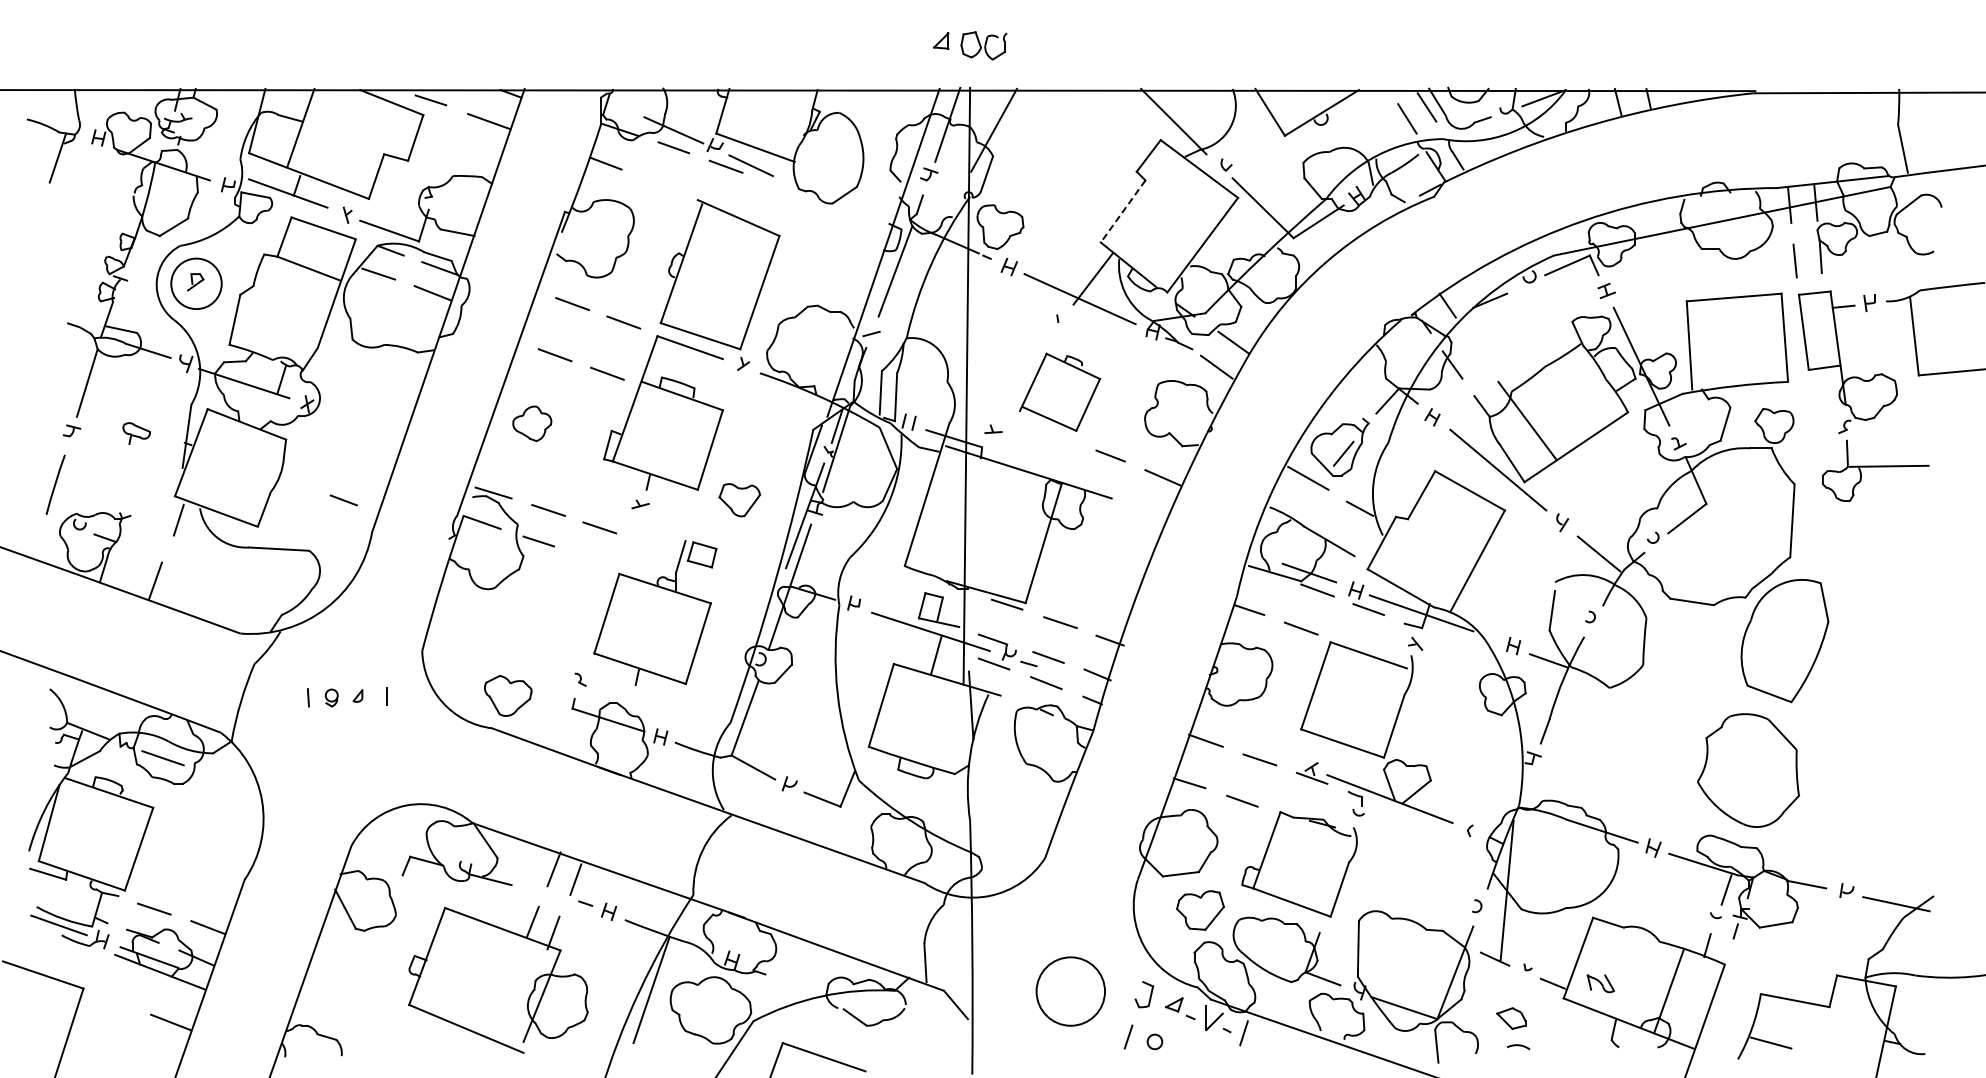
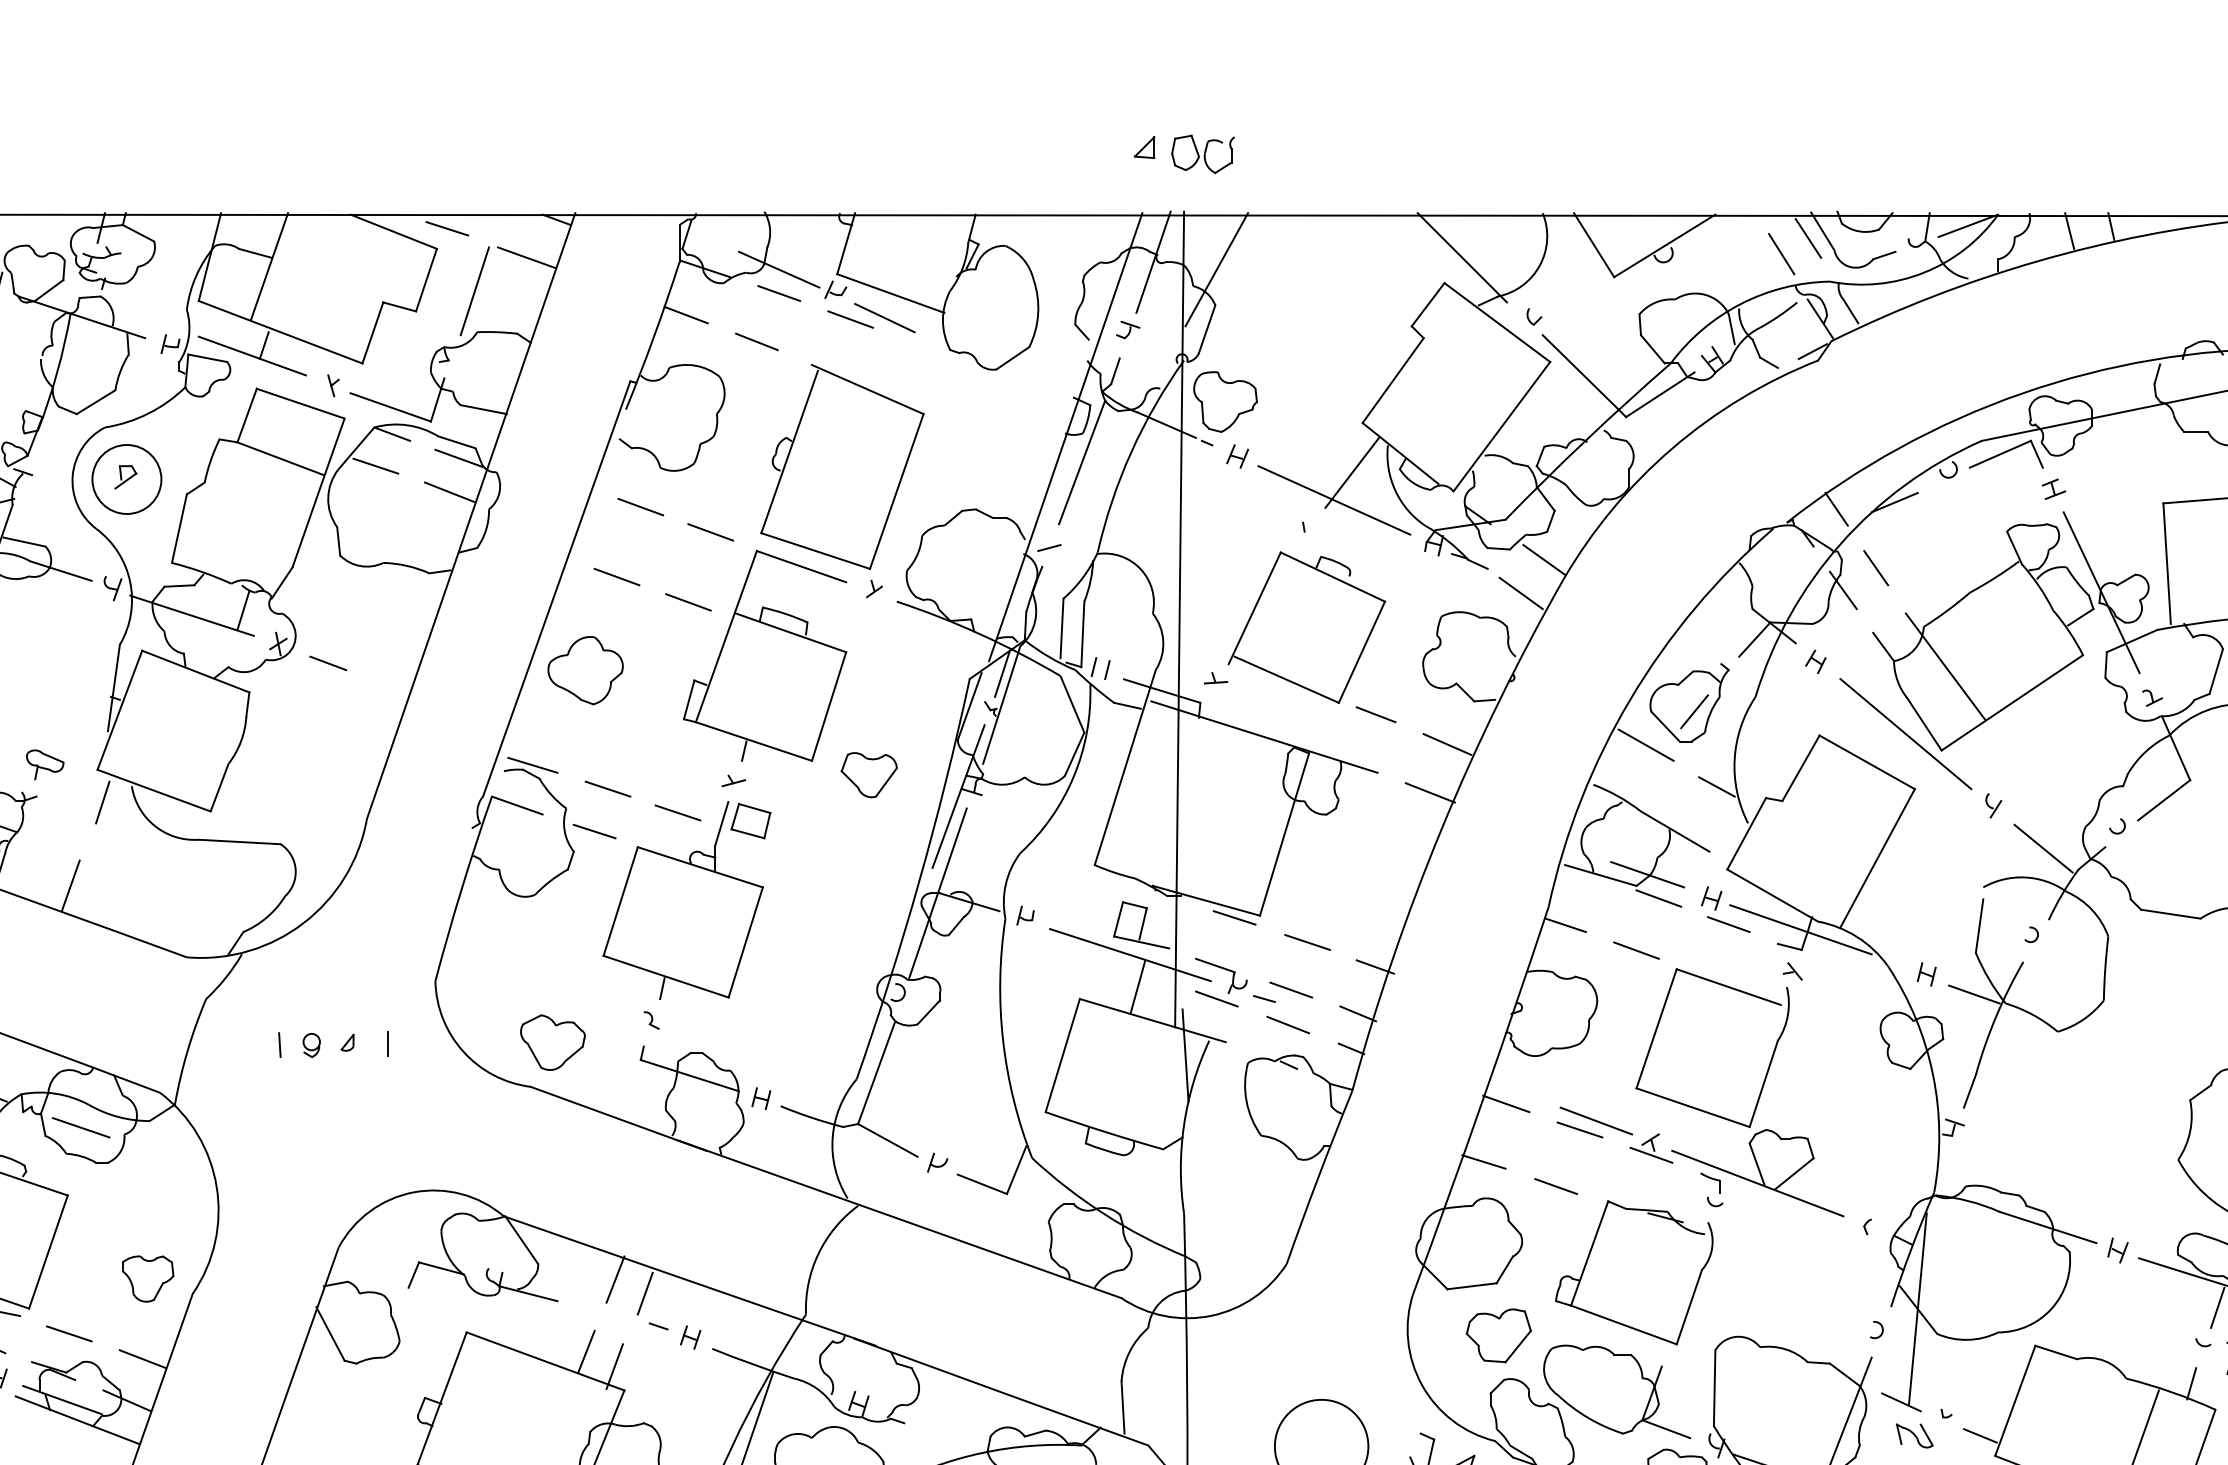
line: (450, 146) -> (473, 291), added
line: (657, 183) -> (756, 342), added
line: (1122, 211) -> (1392, 380), dashed -> solid
line: (1476, 348) -> (1876, 567), added
part: (1059, 392) -> (1306, 627), size x1.43
part: (532, 423) -> (586, 670), size x1.43
part: (136, 433) -> (44, 764), moved
line: (343, 500) -> (327, 663), moved
line: (1150, 513) -> (1430, 793), added
part: (655, 612) -> (687, 899), moved
line: (1271, 753) -> (1595, 1121), added
part: (212, 868) -> (148, 1278), added
part: (1600, 983) -> (1914, 1435), moved

